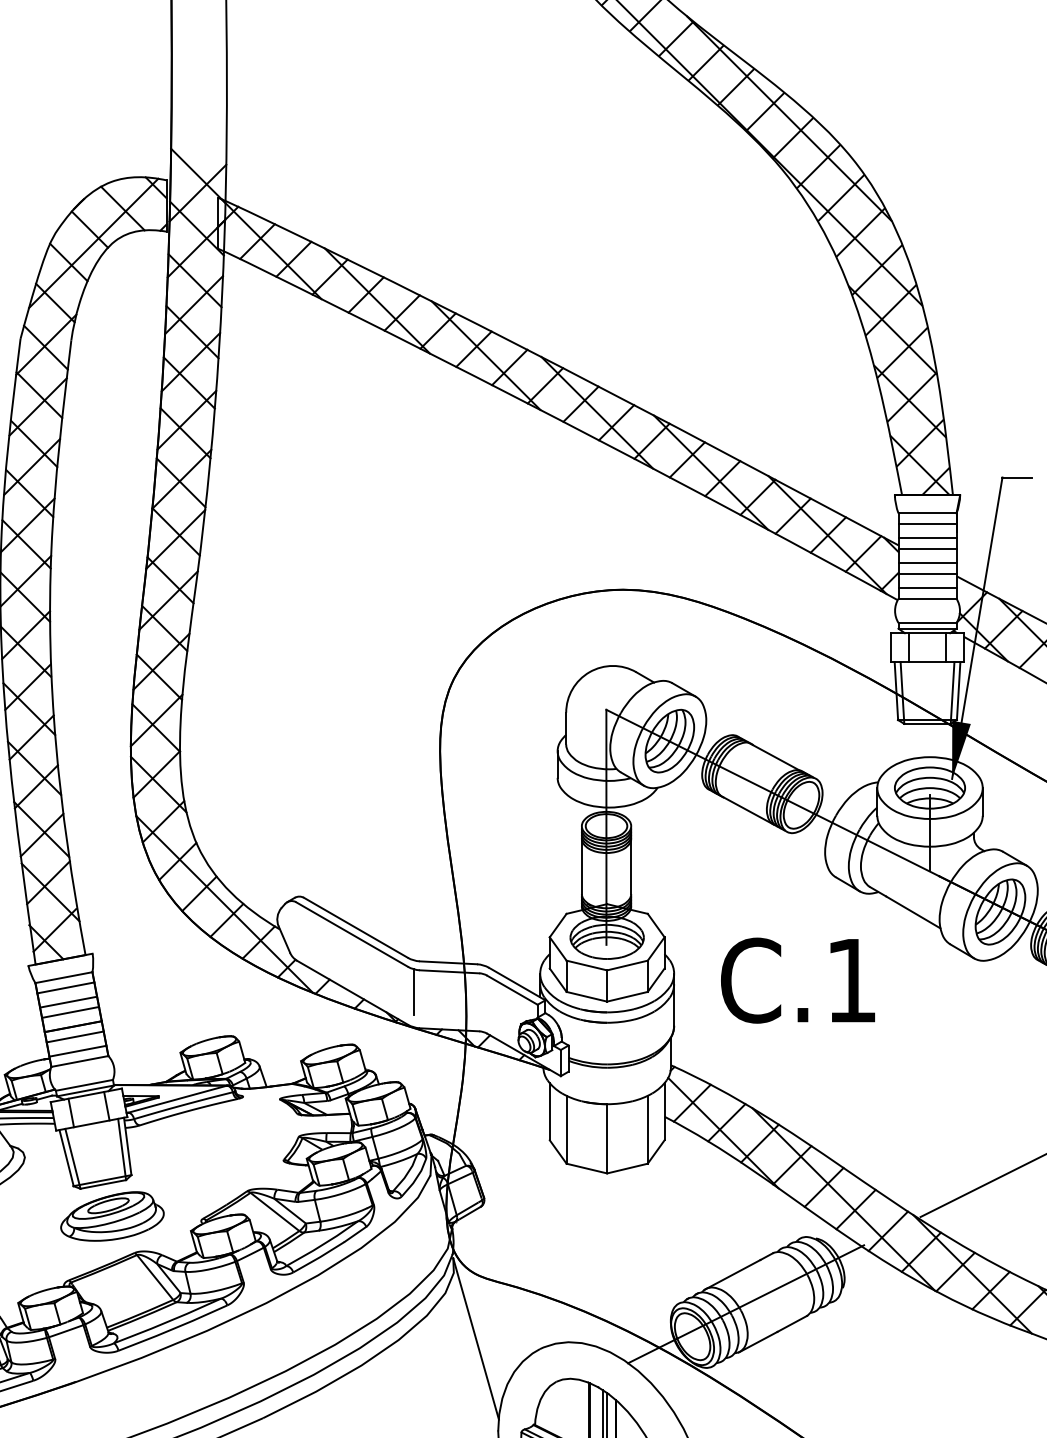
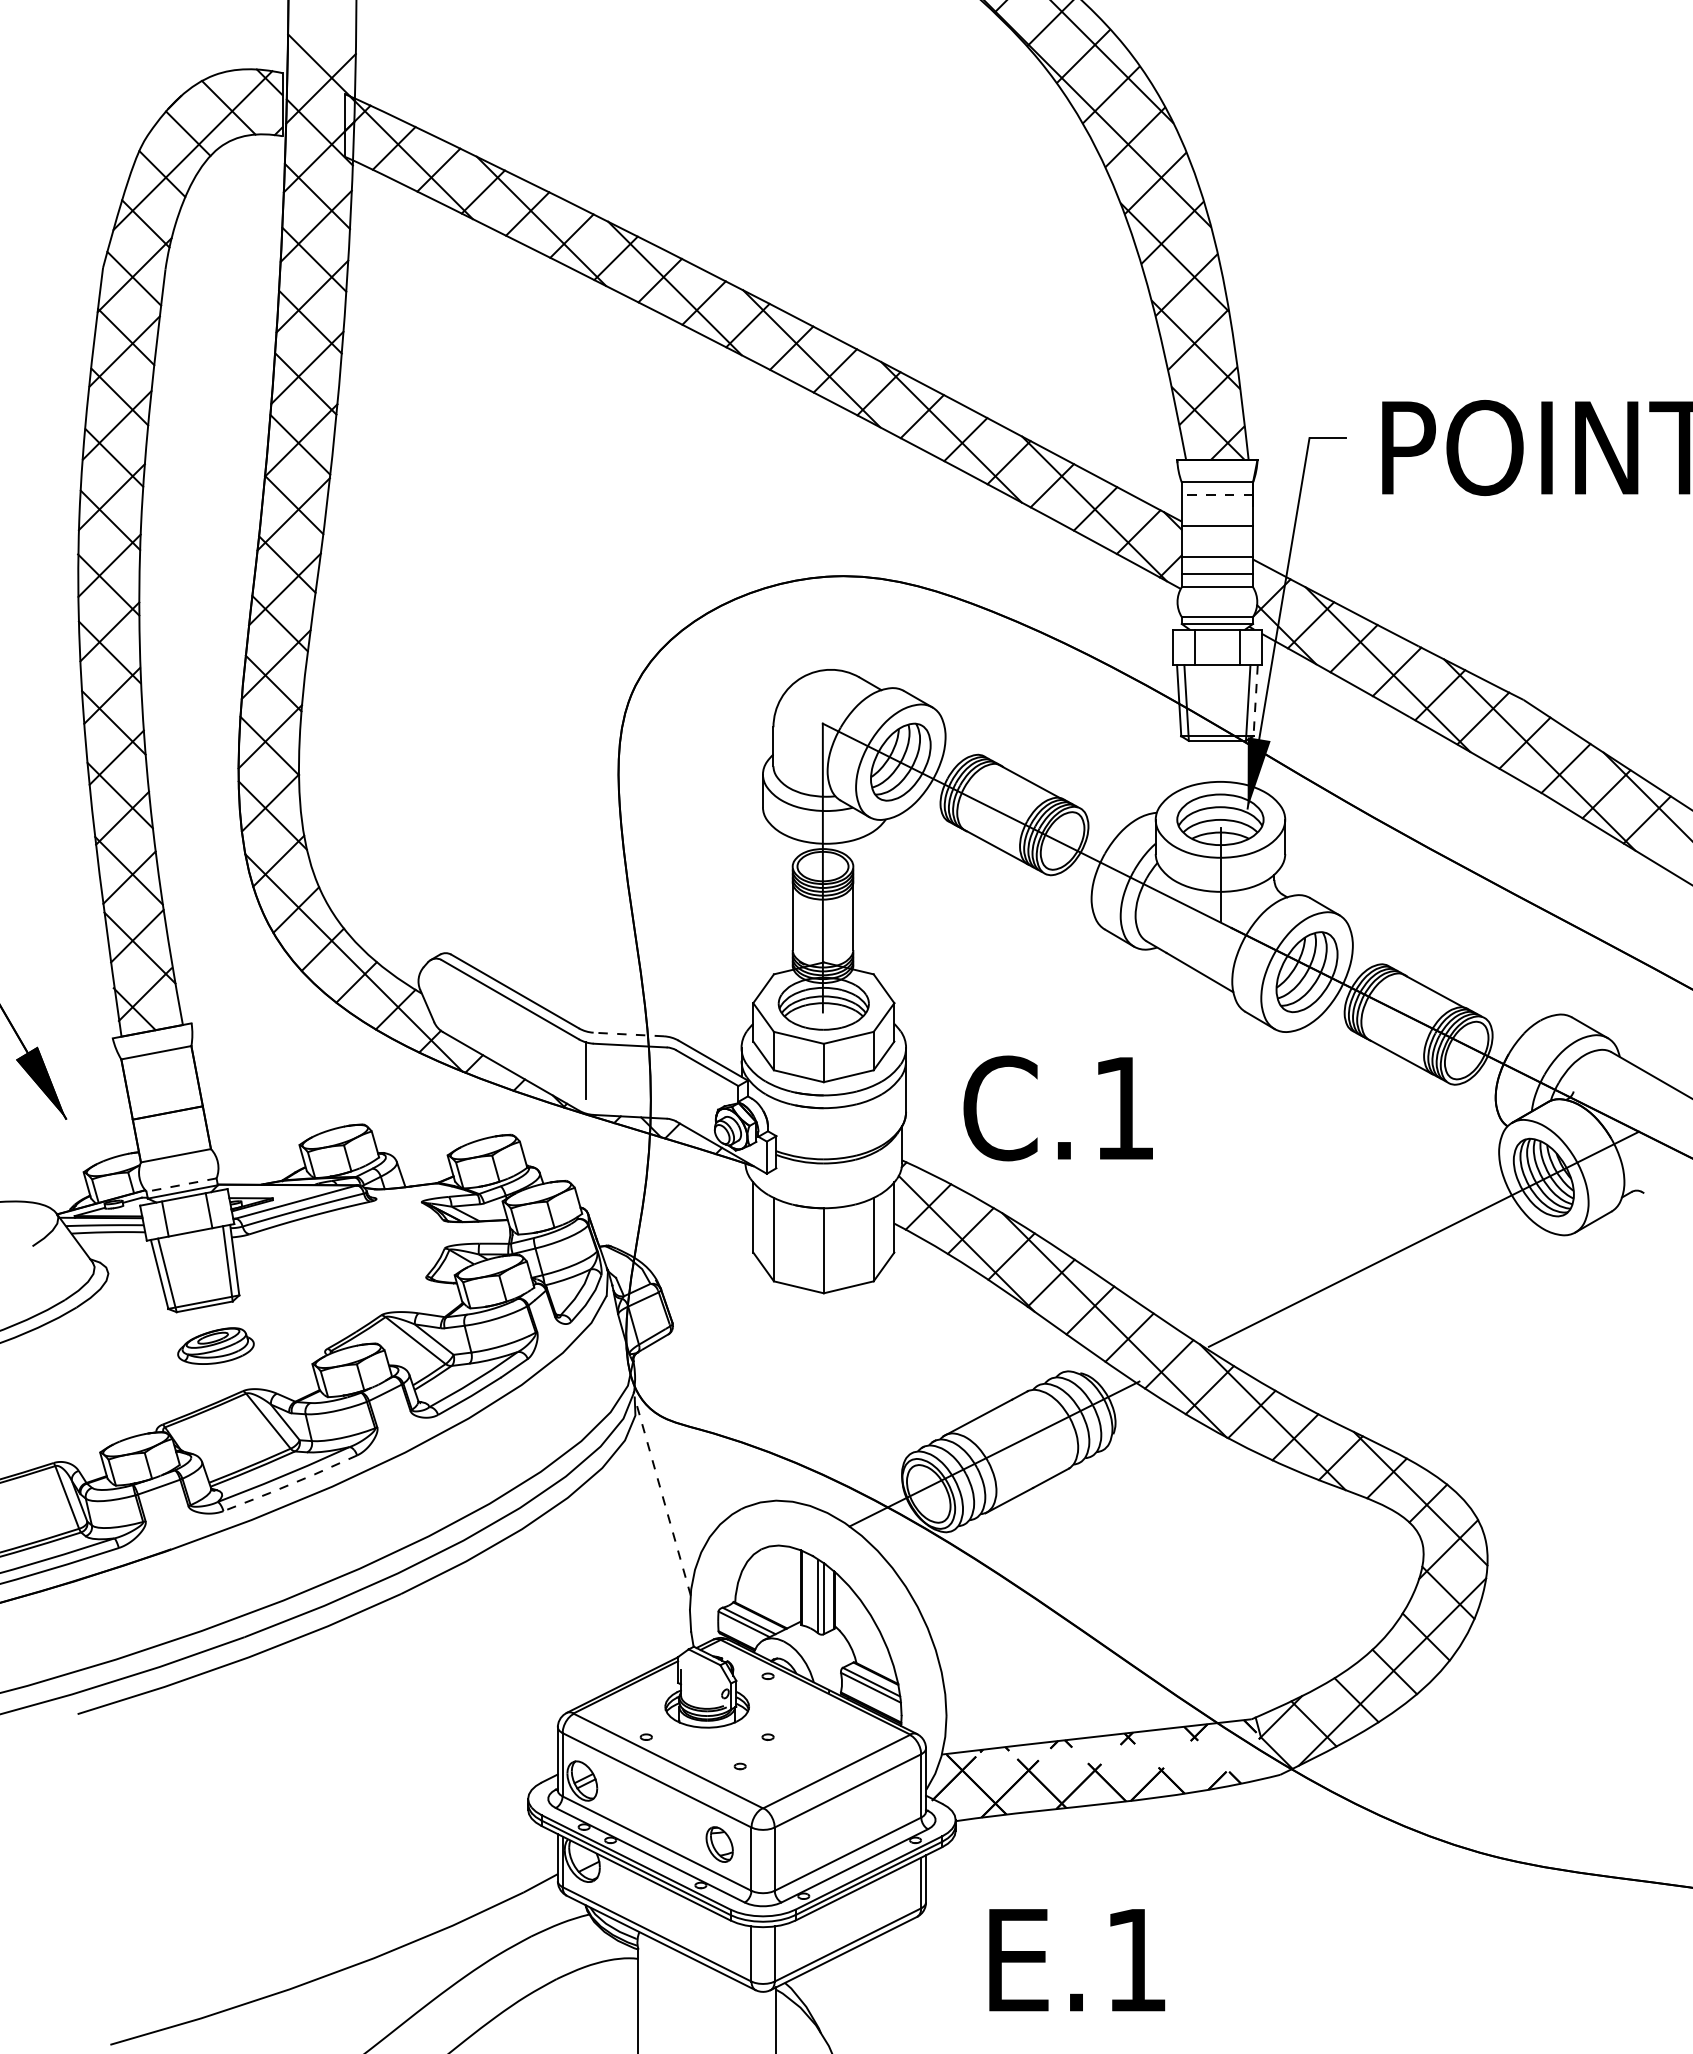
line: (927, 524) -> (1217, 495), solid -> dashed
line: (927, 537) -> (1217, 512), removed
line: (927, 563) -> (1217, 543), removed
line: (958, 690) -> (1255, 700), solid -> dashed
line: (448, 962) -> (628, 1034), solid -> dashed
text: (797, 980) -> (1057, 1108), moved
line: (65, 988) -> (158, 1065), removed
line: (68, 1001) -> (162, 1082), removed
line: (70, 1012) -> (164, 1095), removed
line: (75, 1036) -> (170, 1125), removed
line: (77, 1050) -> (173, 1142), removed
line: (84, 1085) -> (181, 1185), solid -> dashed
part: (112, 1215) -> (215, 1345), size x0.6
line: (173, 1329) -> (290, 1484), solid -> dashed
line: (475, 1338) -> (662, 1496), solid -> dashed

